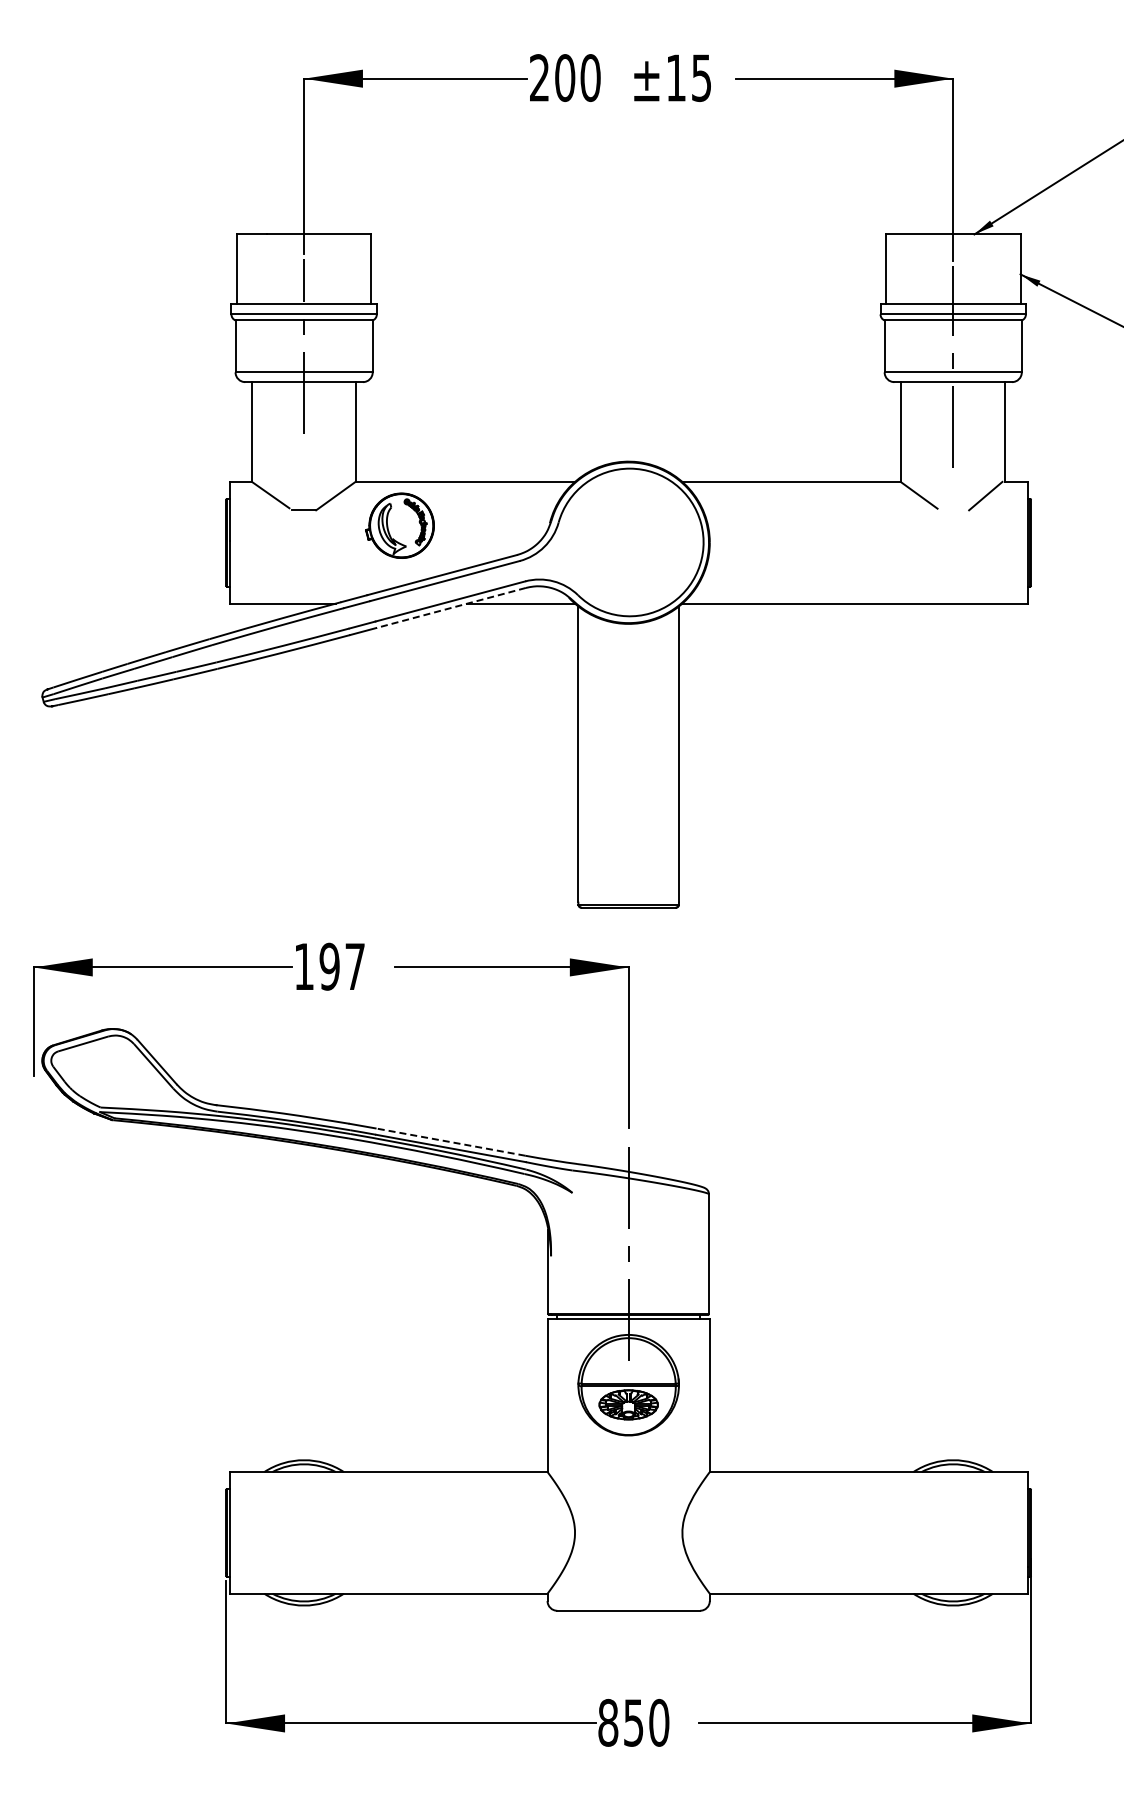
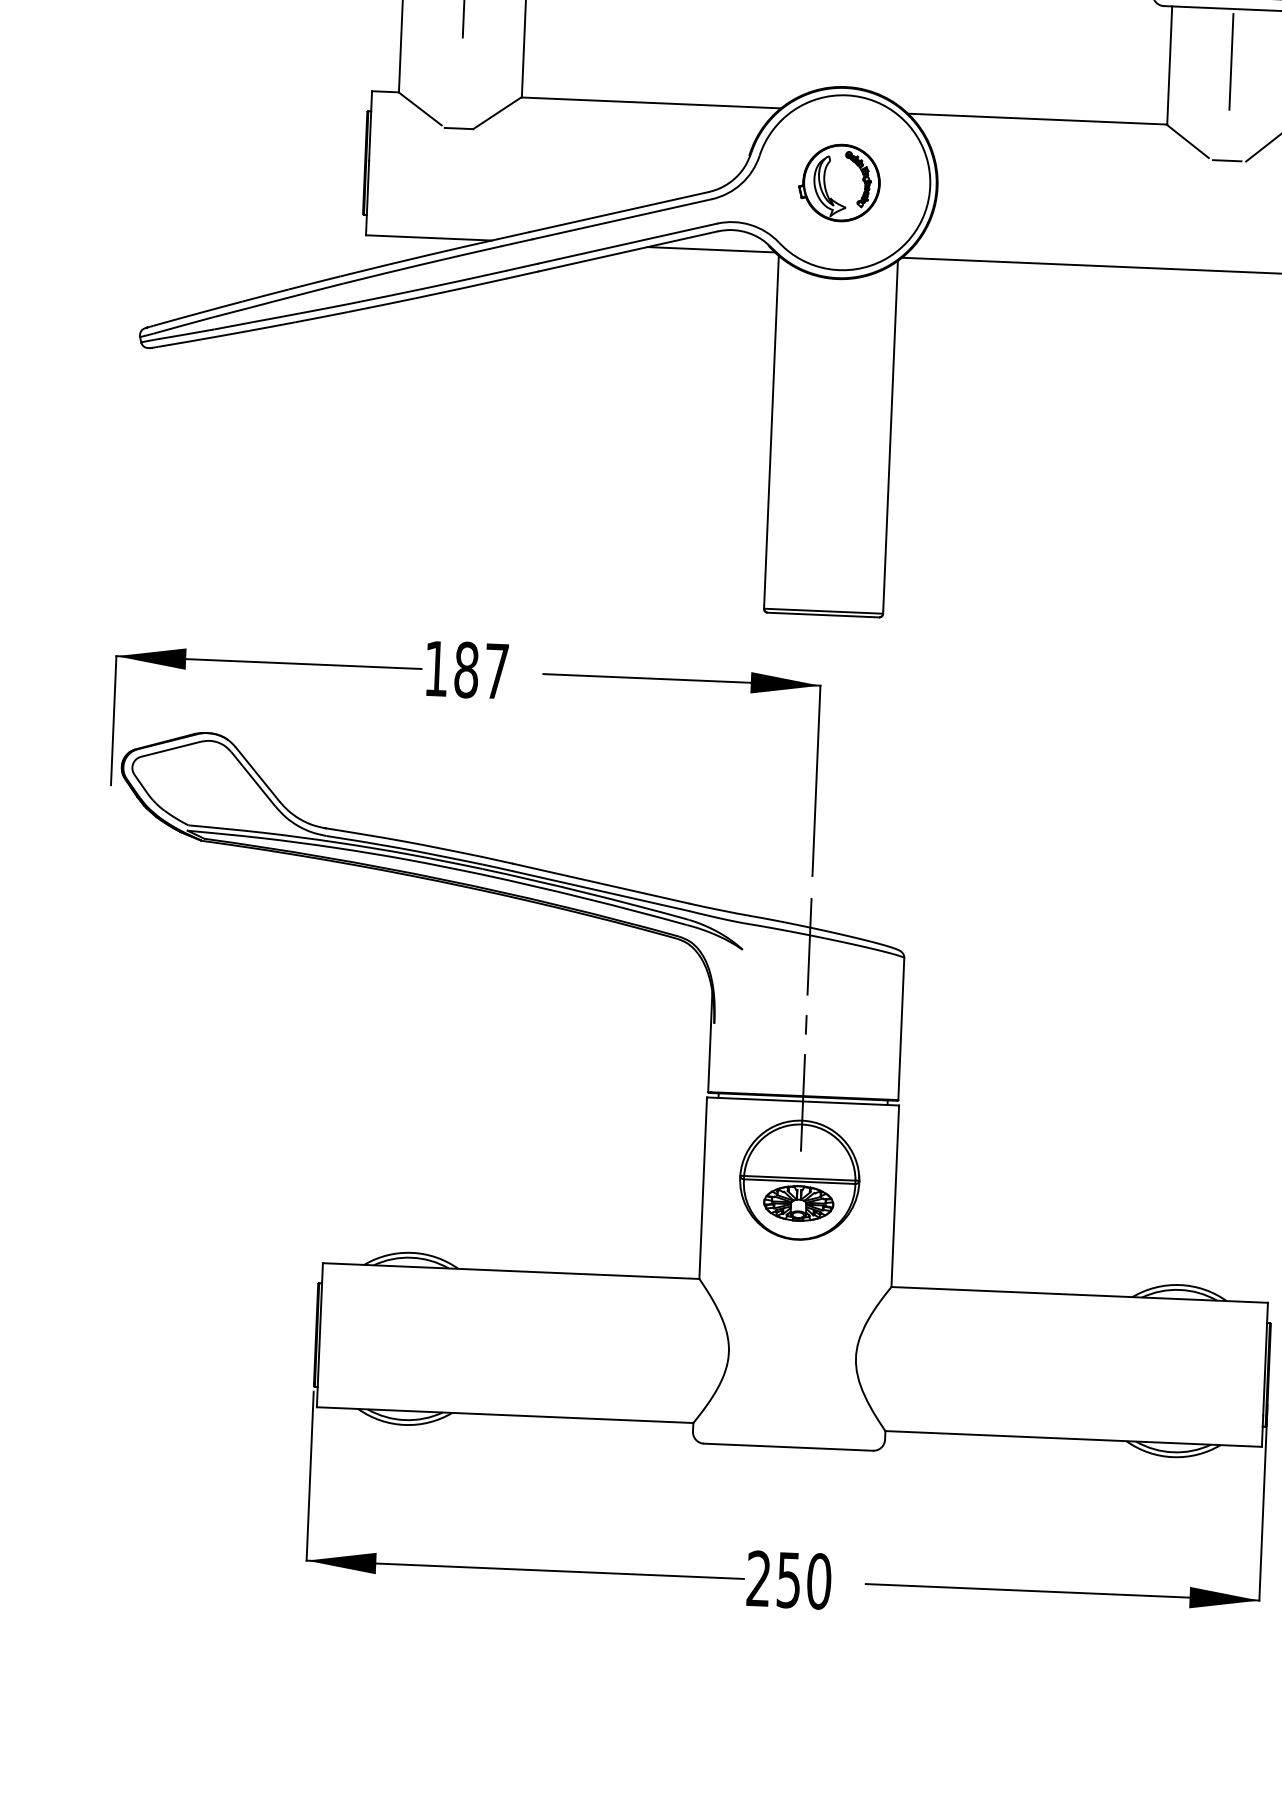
line: (953, 510) -> (1227, 160), added
part: (399, 525) -> (838, 182), moved
line: (451, 608) -> (628, 252), dashed -> solid
text: (329, 966) -> (466, 669), 197 -> 187
line: (450, 1141) -> (600, 882), dashed -> solid
text: (608, 1722) -> (759, 1578), 850 -> 250

